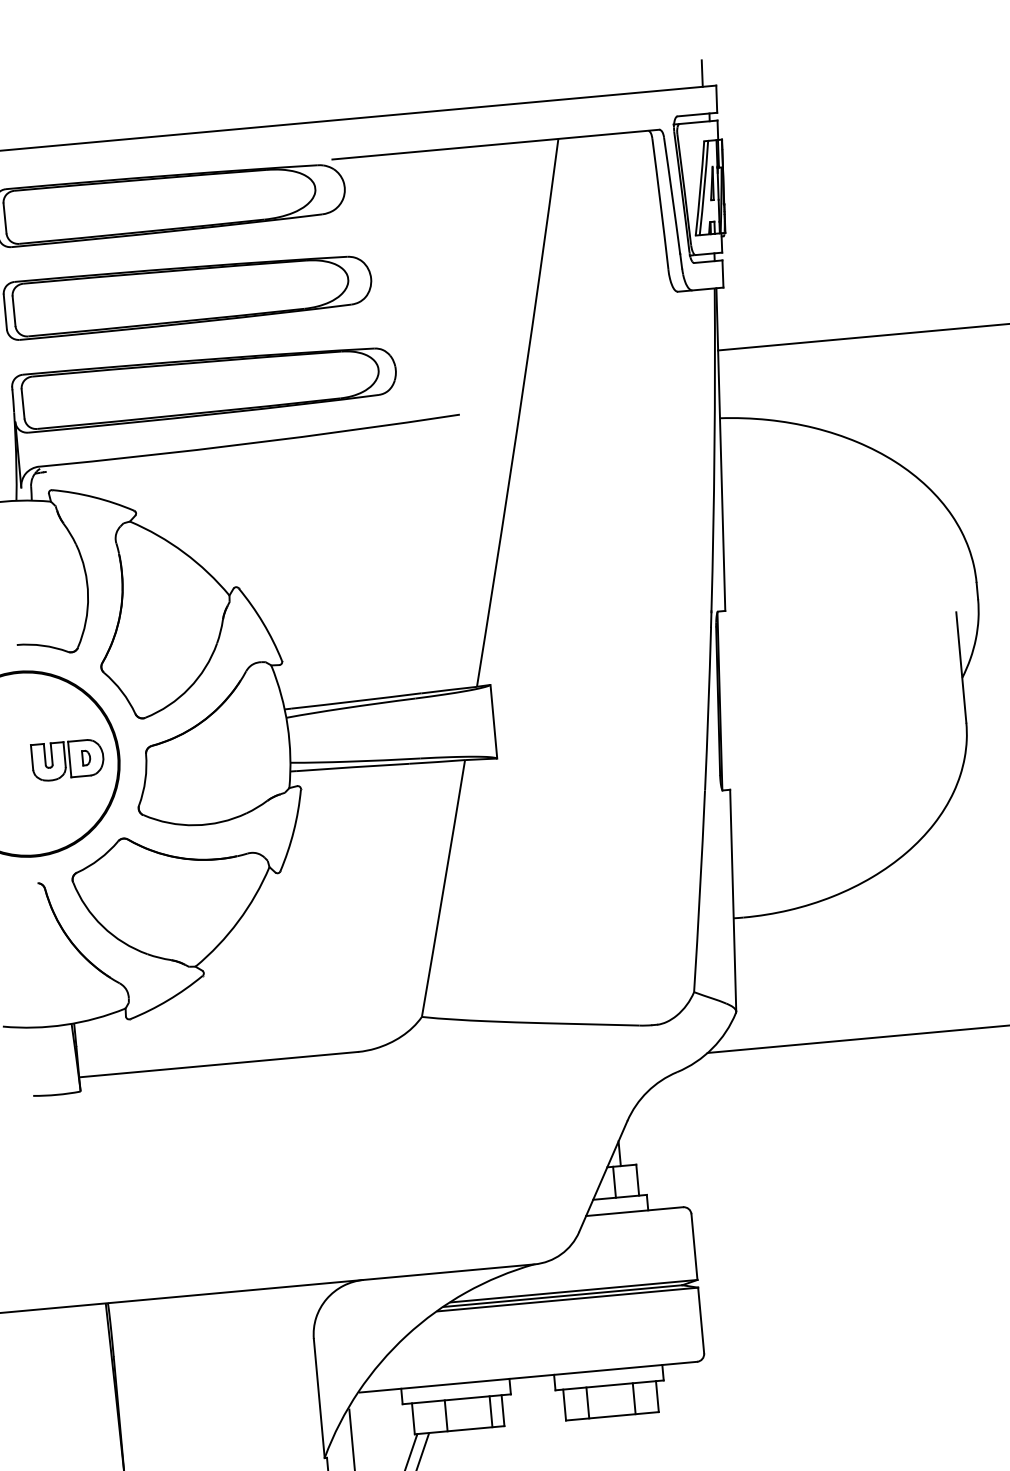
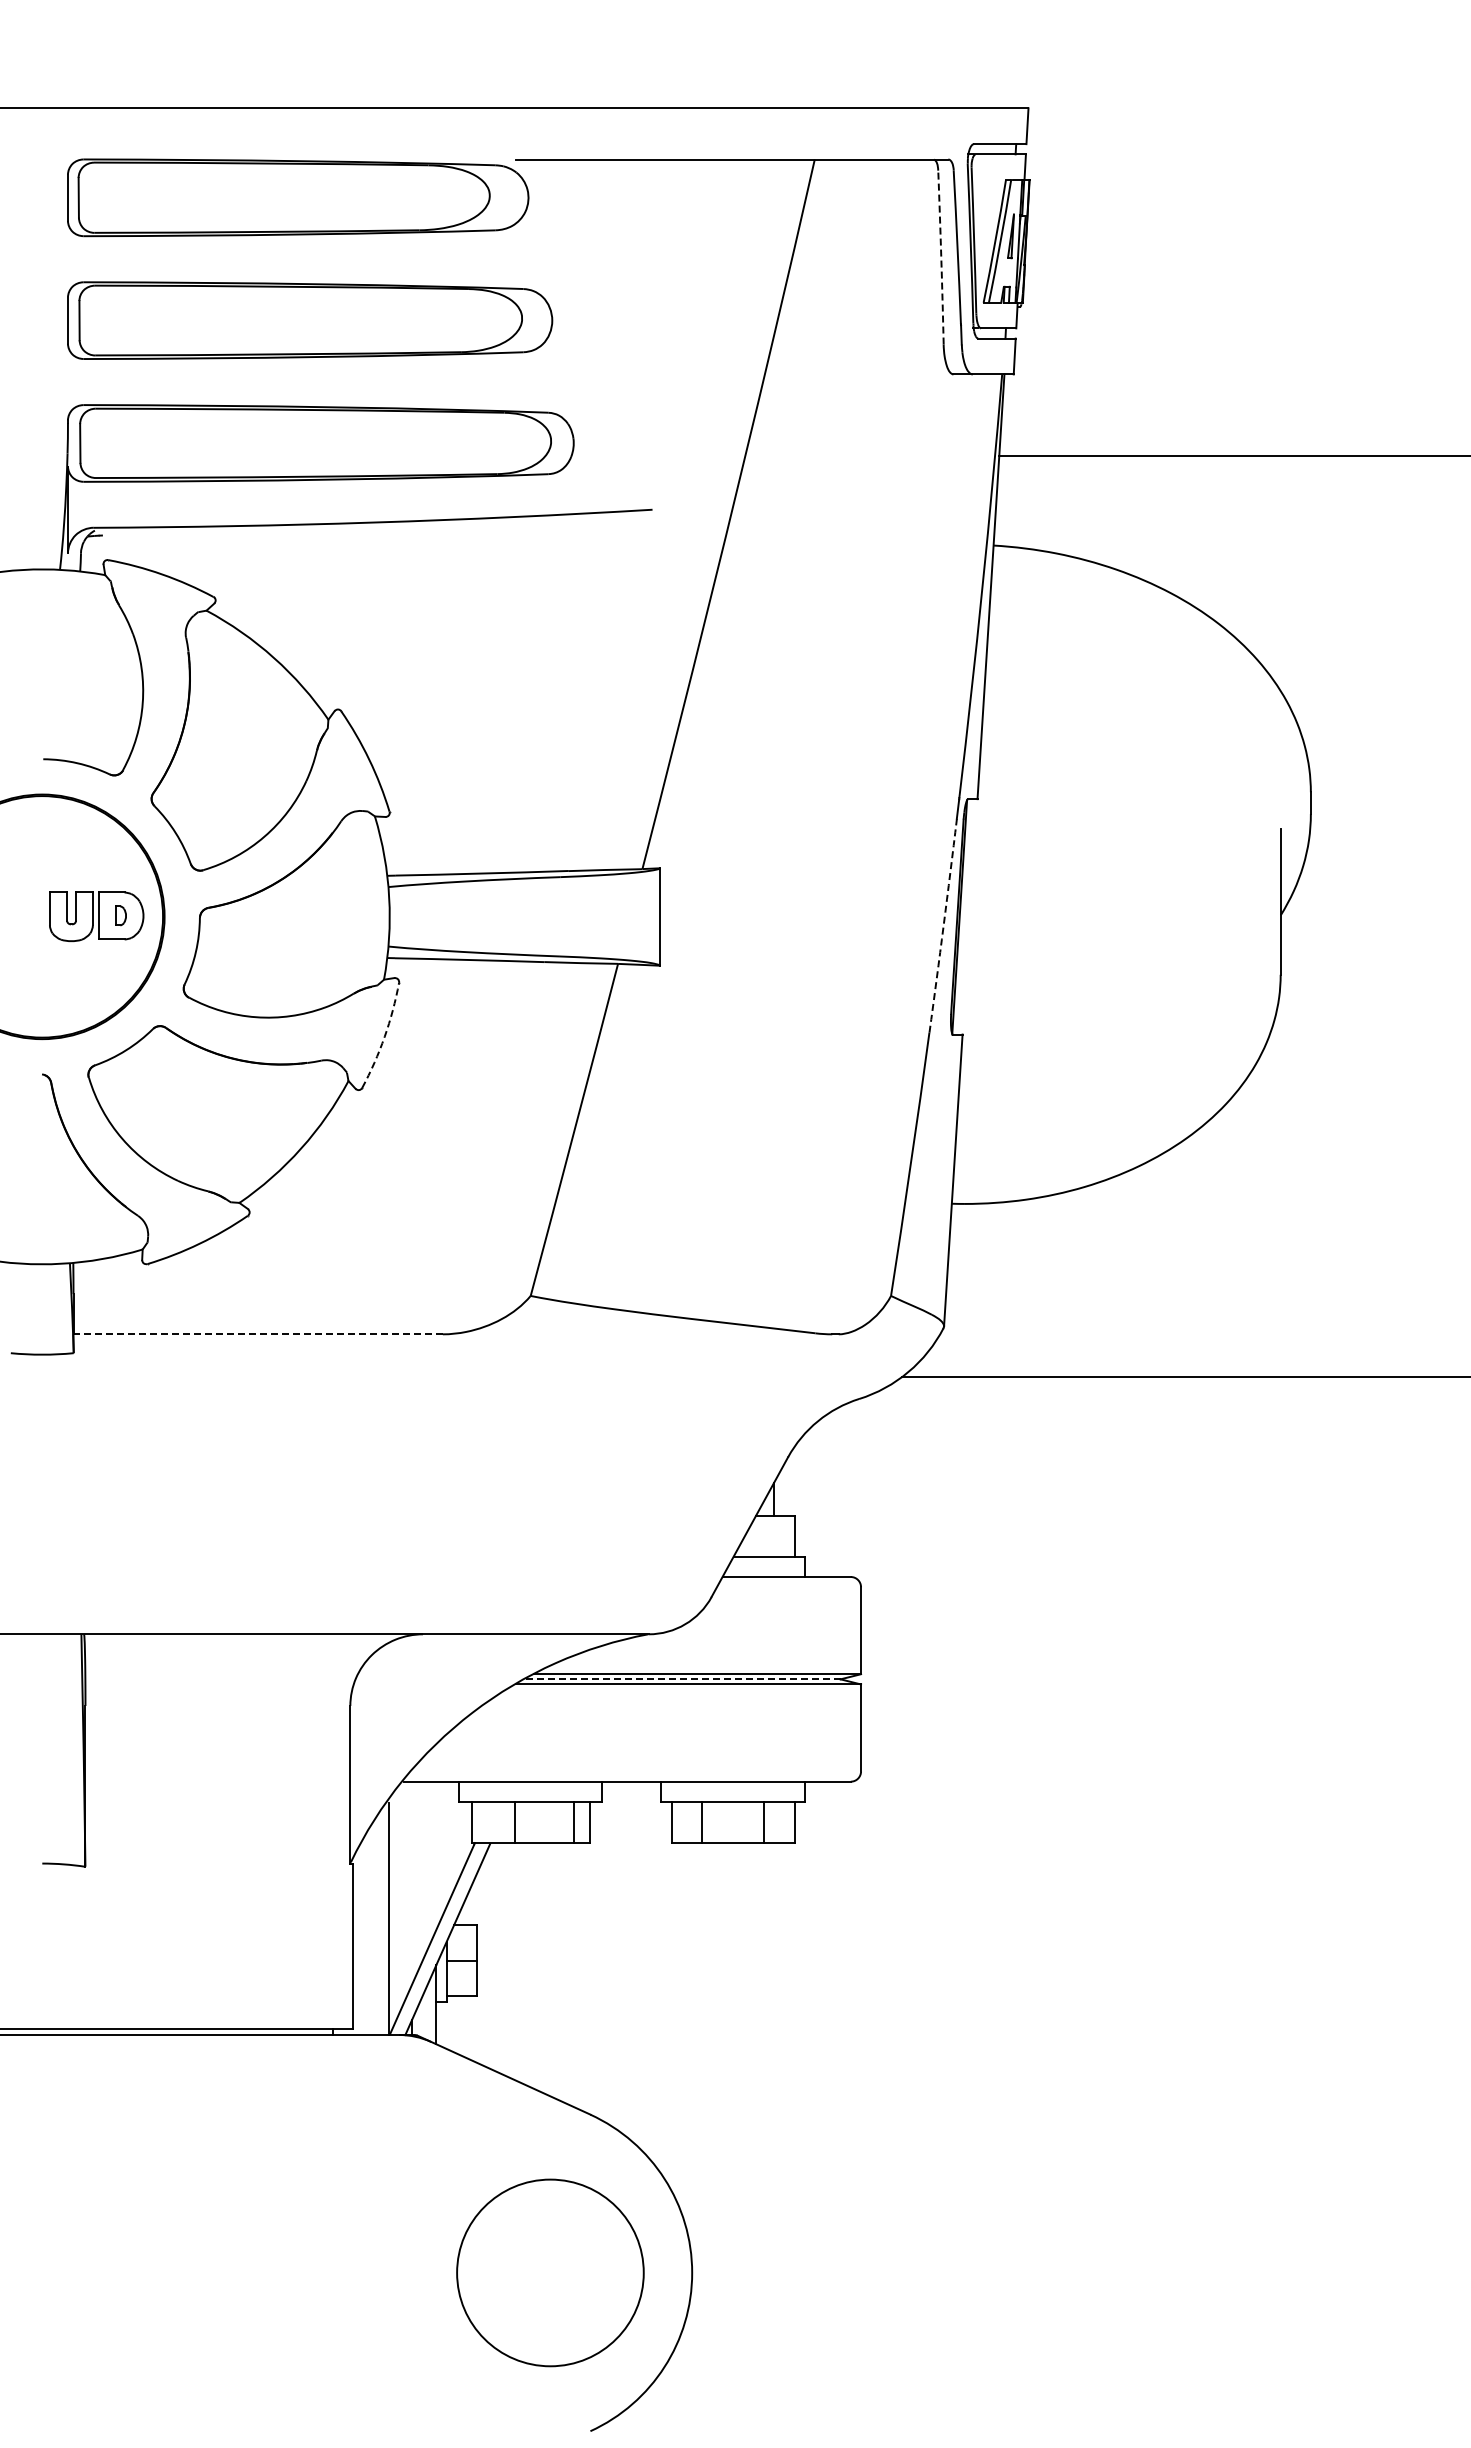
line: (702, 73) -> (1011, 90), removed
arc: (660, 204) -> (941, 257), solid -> dashed
arc: (708, 708) -> (943, 925), solid -> dashed
arc: (293, 830) -> (384, 1036), solid -> dashed
line: (218, 1064) -> (258, 1334), solid -> dashed
line: (614, 1181) -> (763, 1535), removed
line: (562, 1296) -> (682, 1679), solid -> dashed

